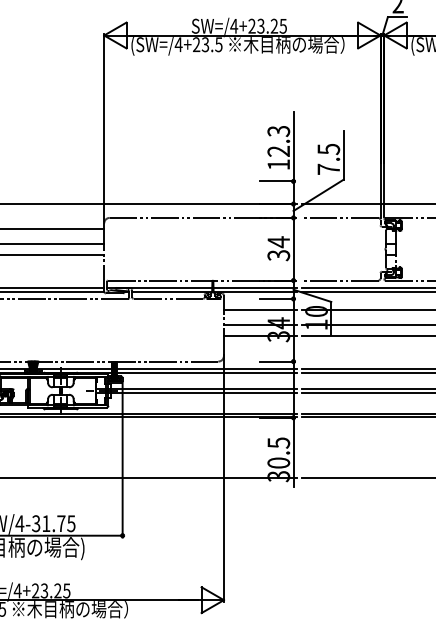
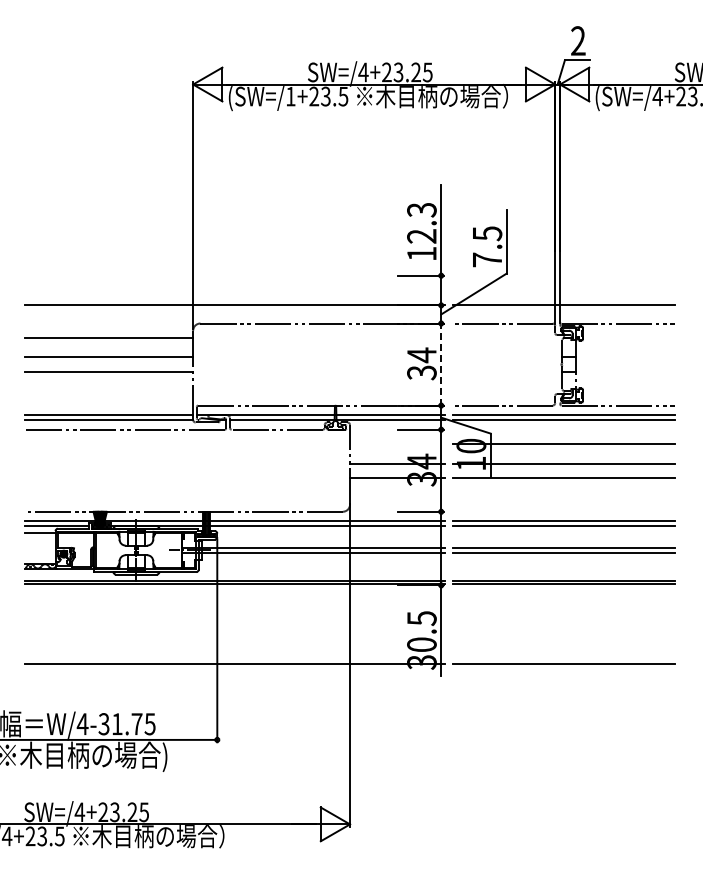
text: (178, 44) -> (290, 96), (SW=/4+23.5 -> (SW=/1+23.5
line: (293, 249) -> (441, 364), solid -> dashed
line: (260, 310) -> (397, 444), removed

